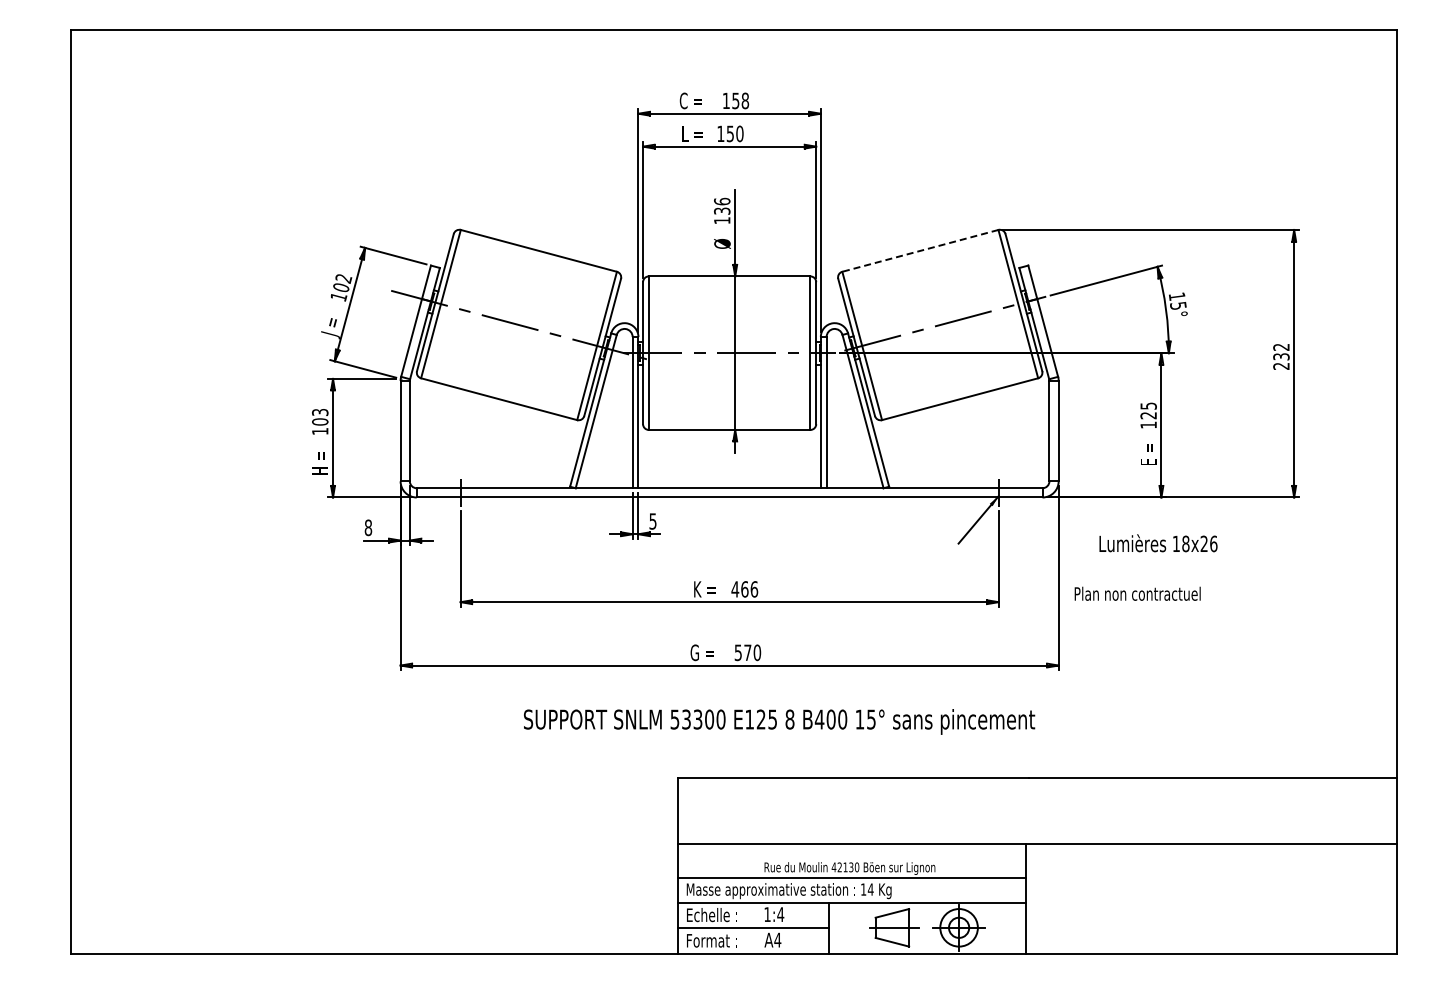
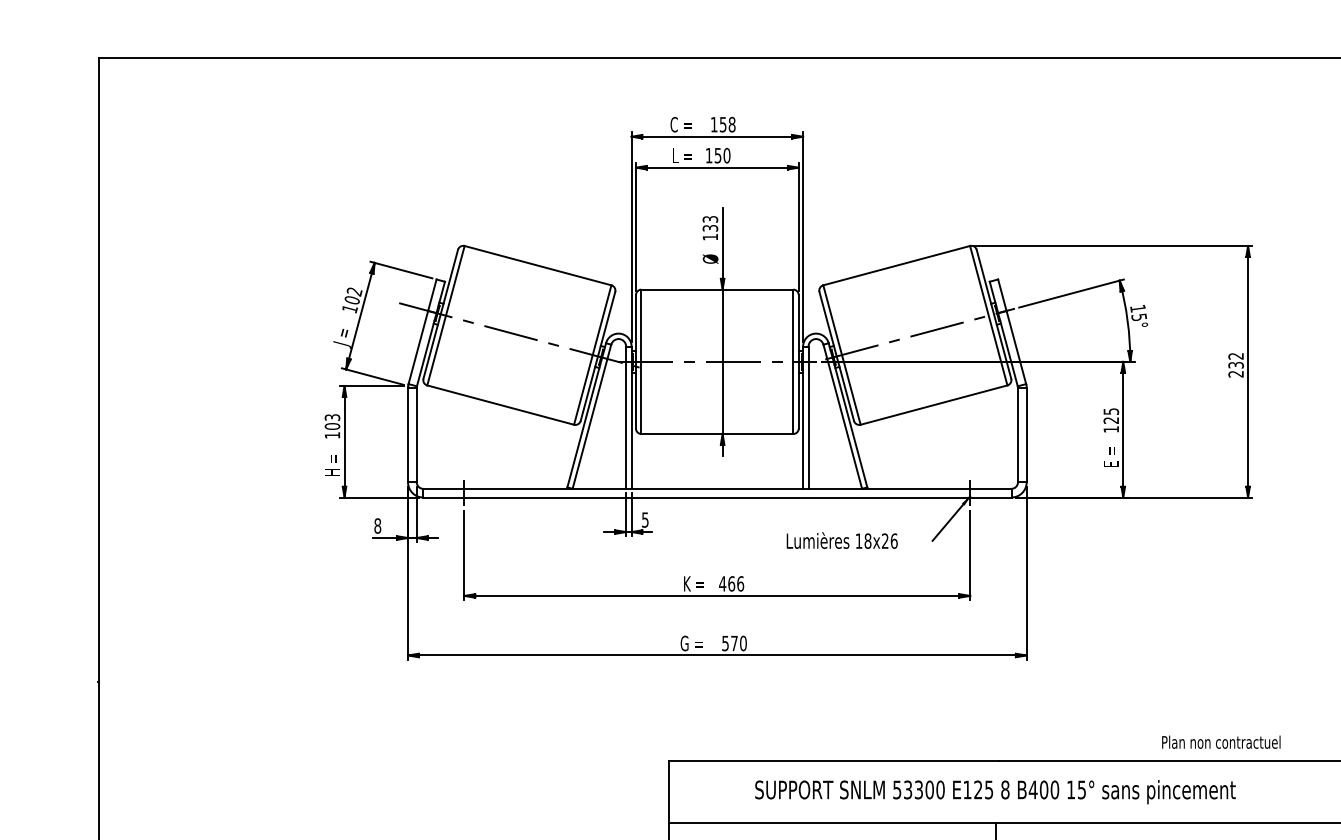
text: (722, 201) -> (710, 219), 136 -> 133
line: (920, 250) -> (896, 265), dashed -> solid
text: (1158, 543) -> (842, 540), moved
text: (1137, 593) -> (1221, 741), moved
text: (779, 721) -> (995, 791), moved

